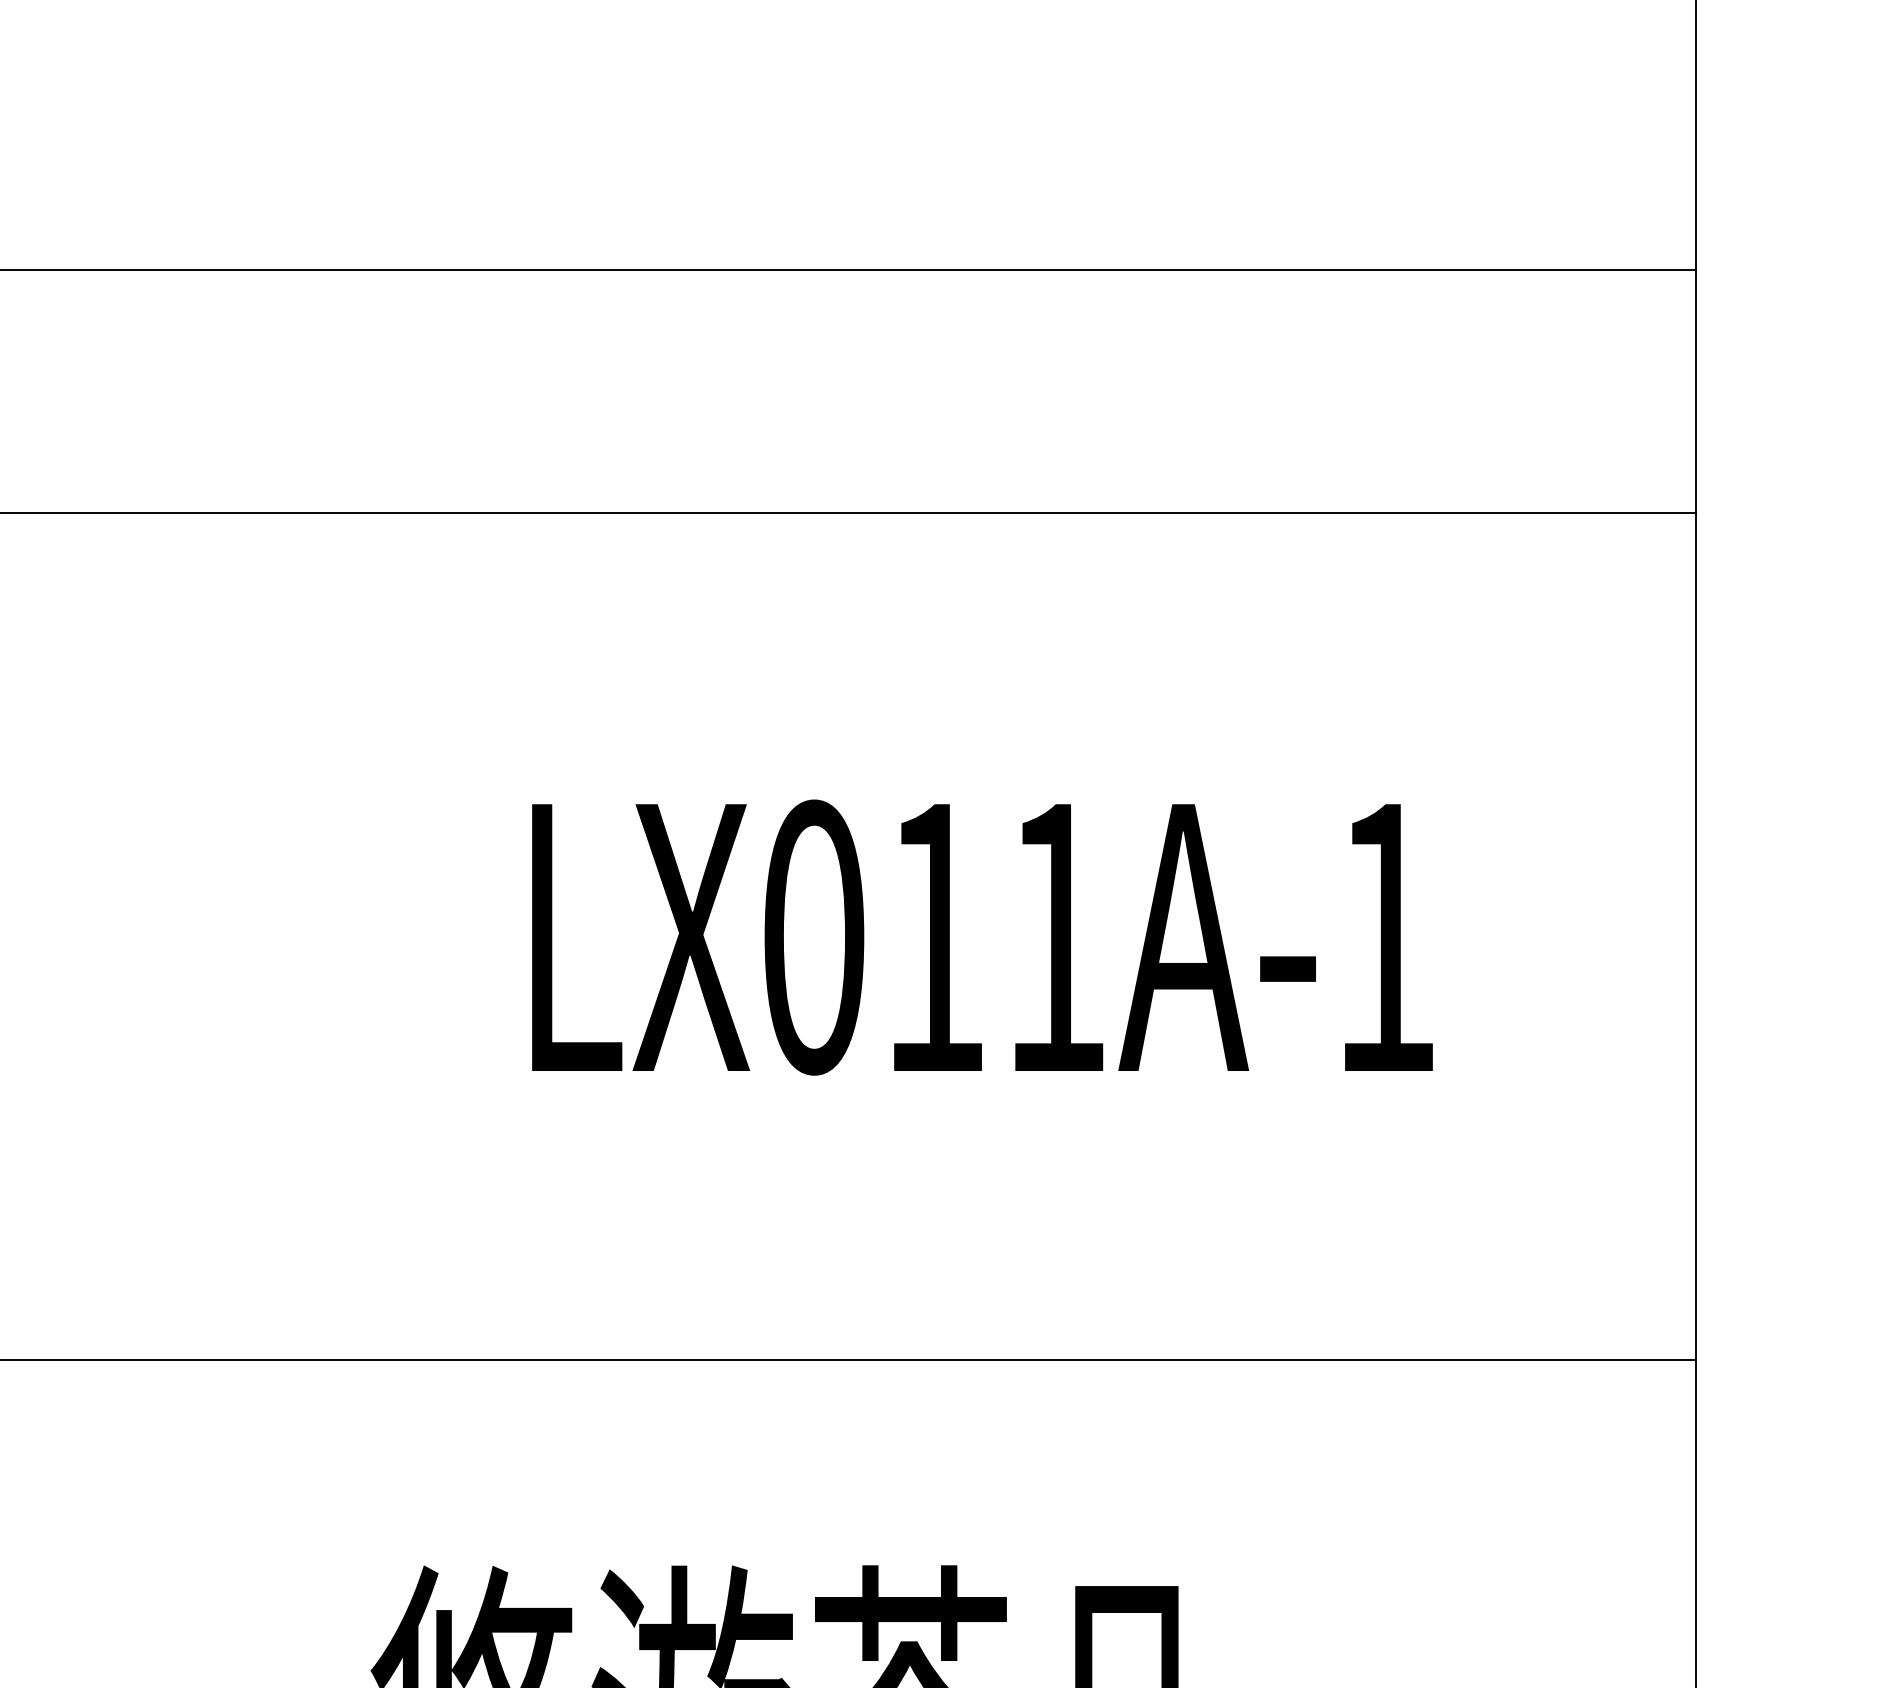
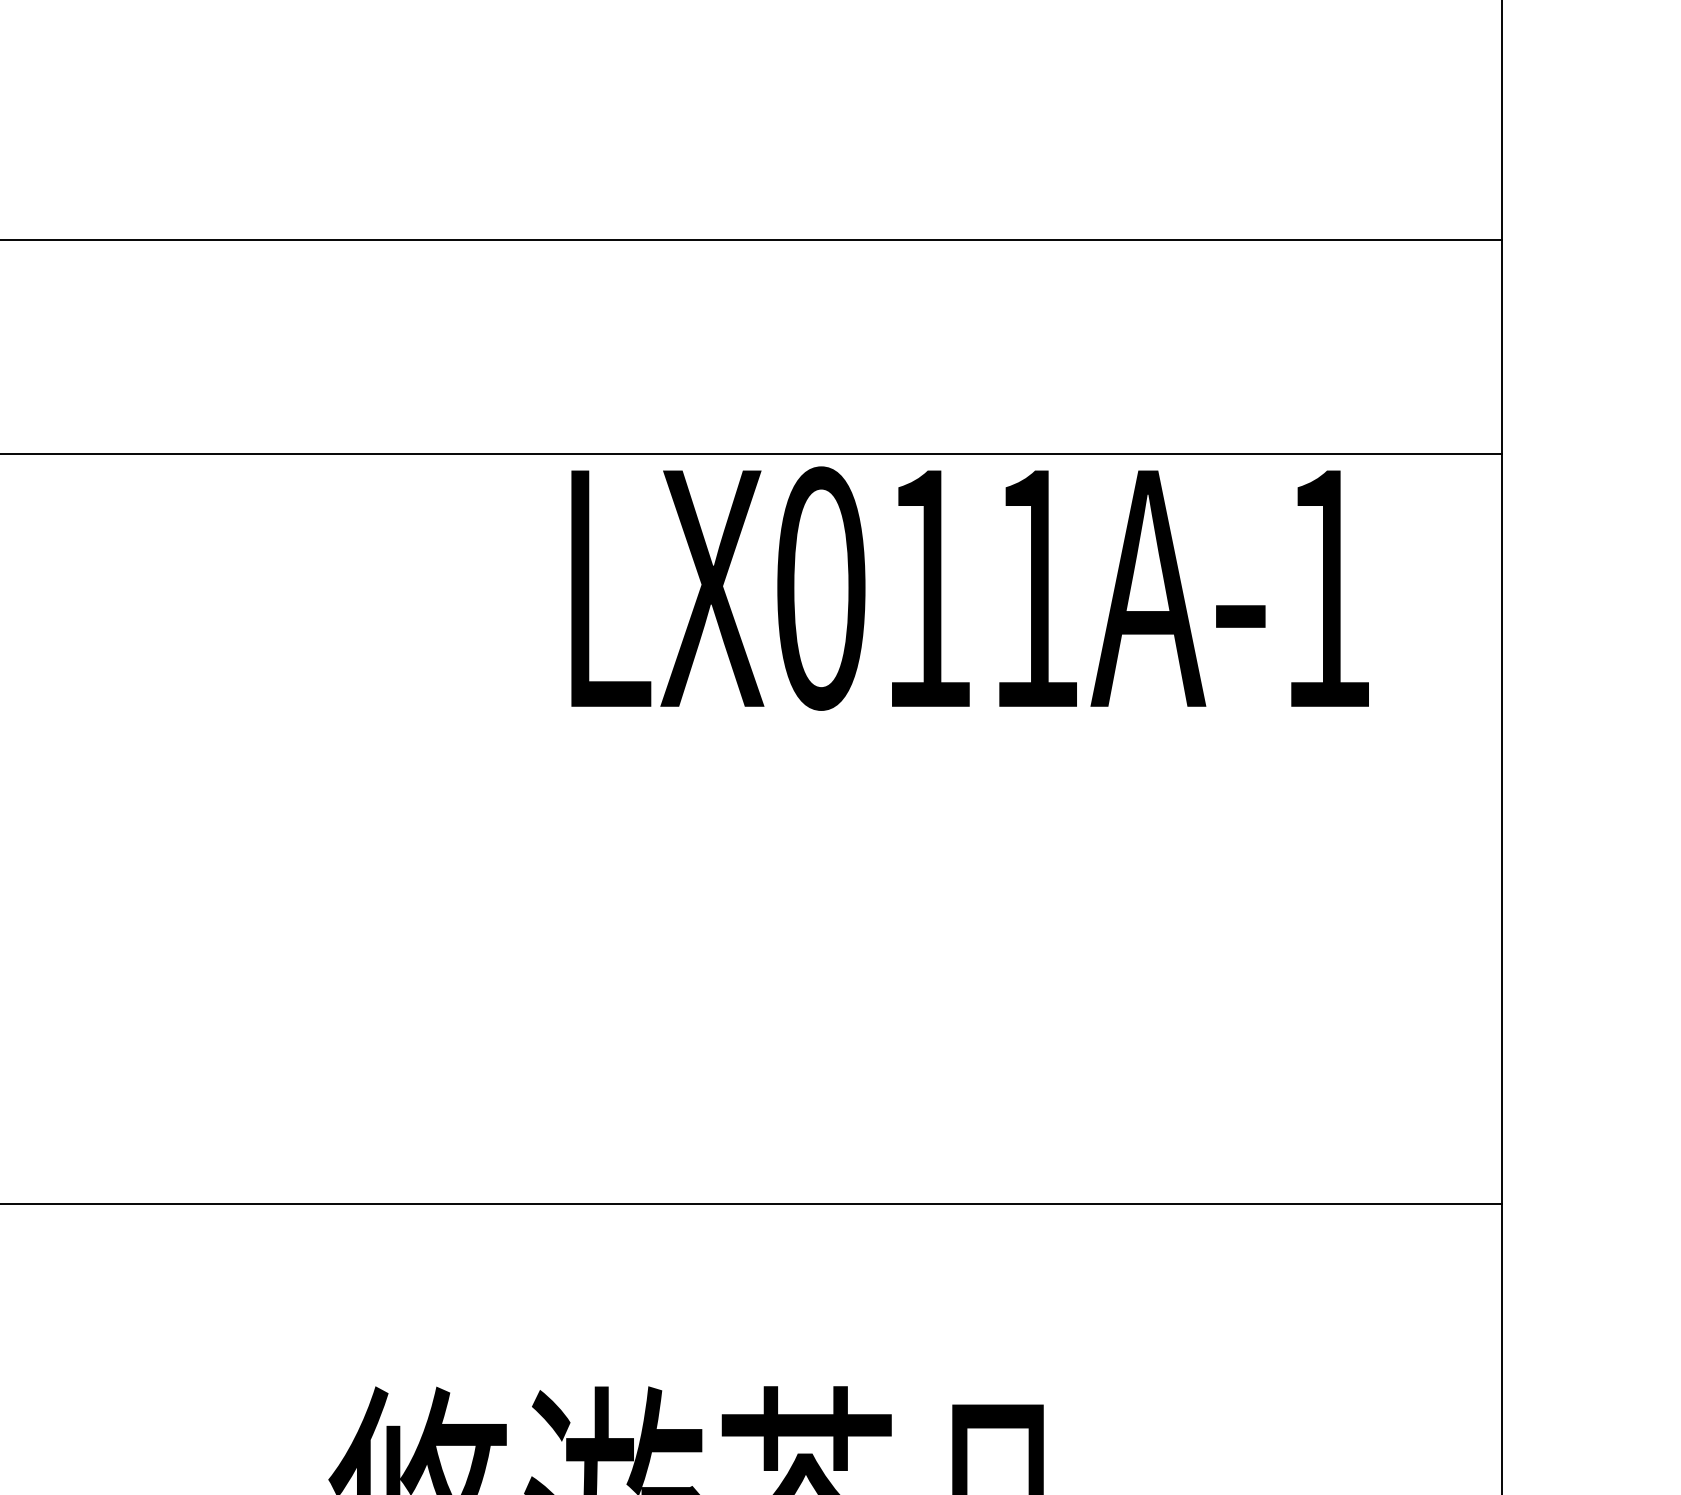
text: (982, 937) -> (970, 588), moved

